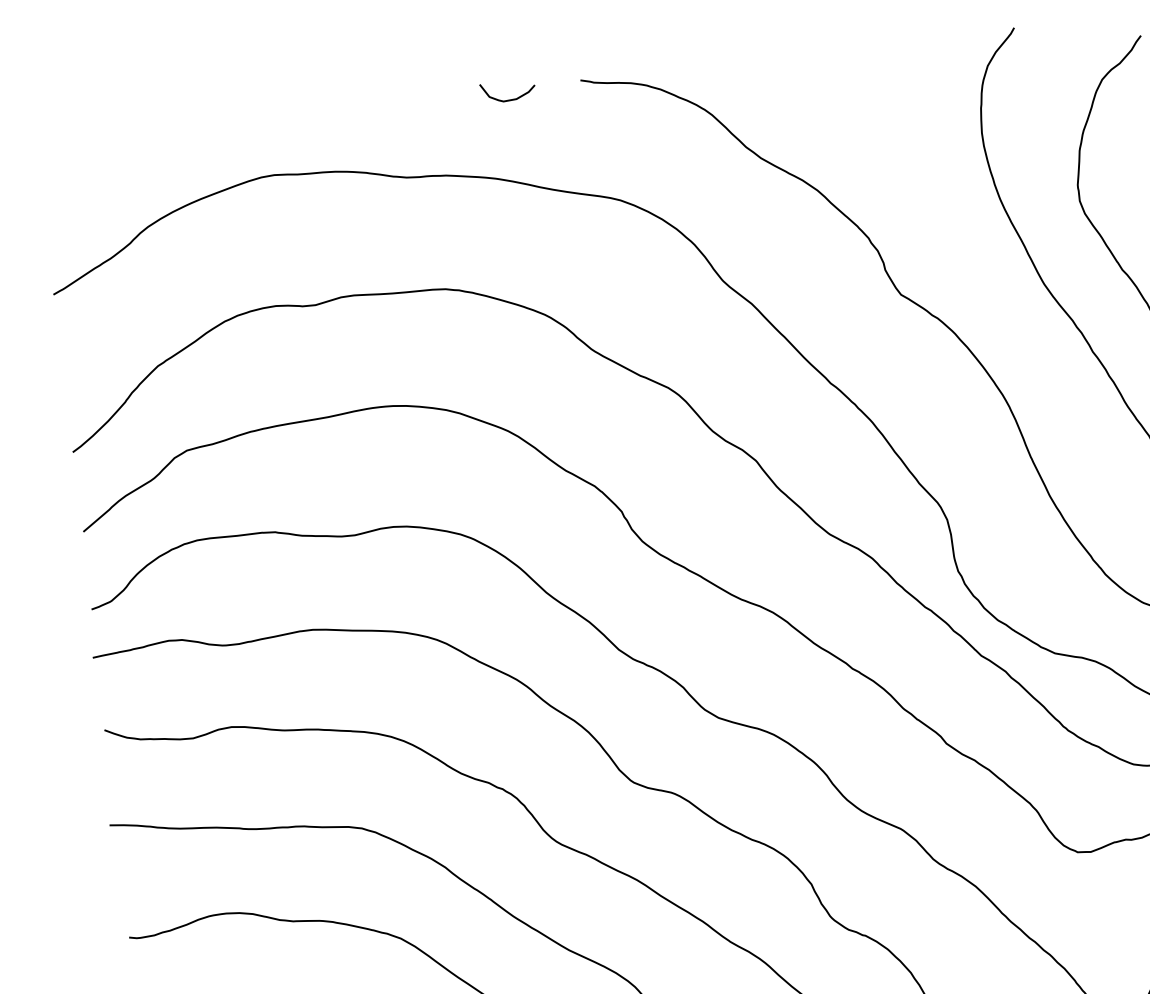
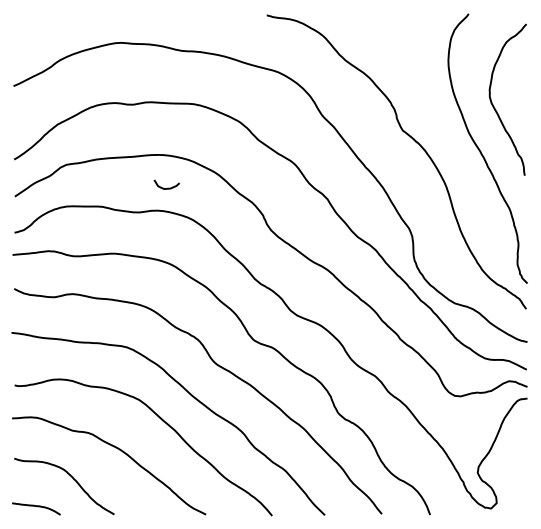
curve: (509, 97) -> (167, 187), moved

